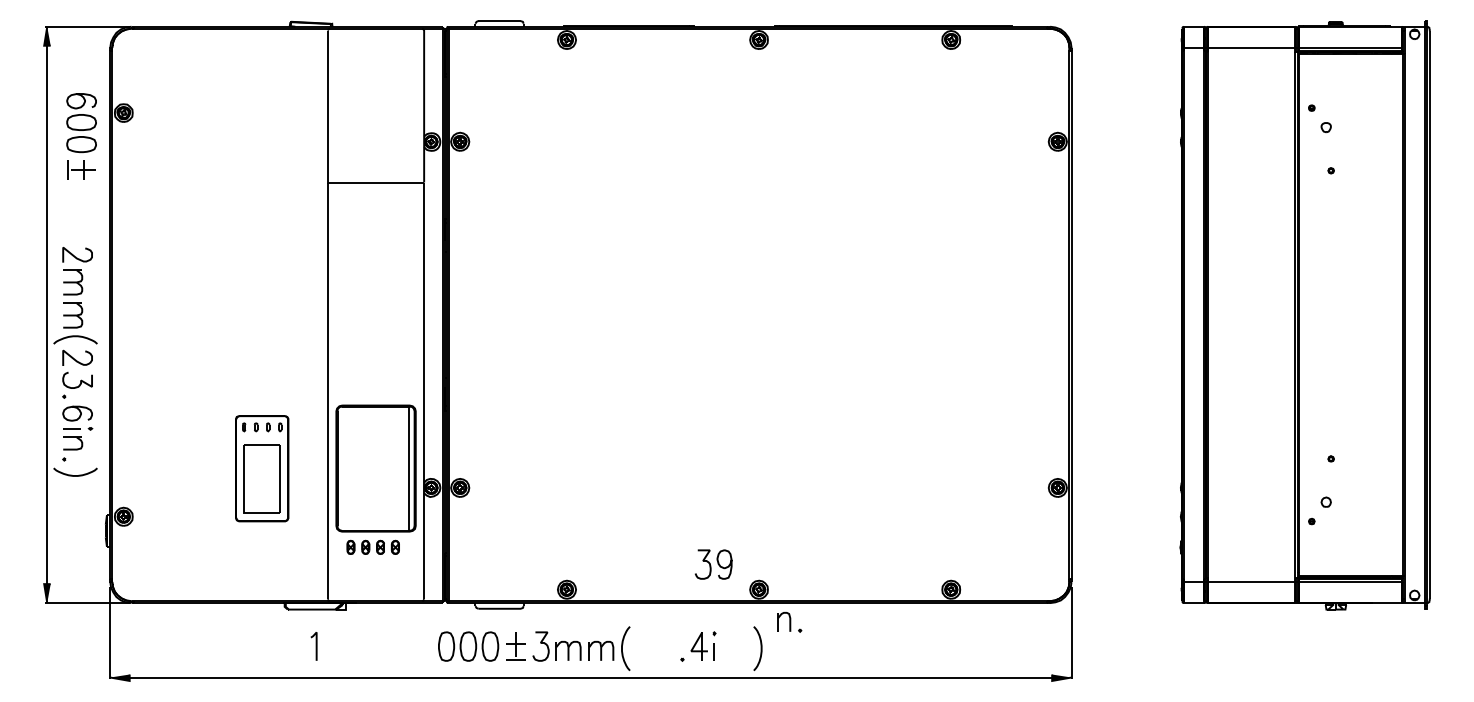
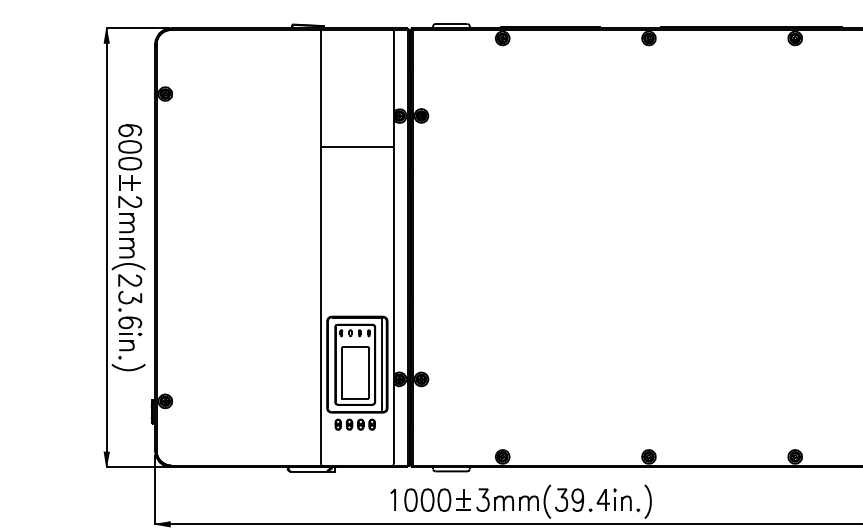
part: (81, 136) -> (130, 157), moved
part: (262, 468) -> (355, 364), moved
part: (713, 564) -> (569, 500), moved
part: (789, 622) -> (630, 503), moved
line: (315, 646) -> (394, 500), moved

